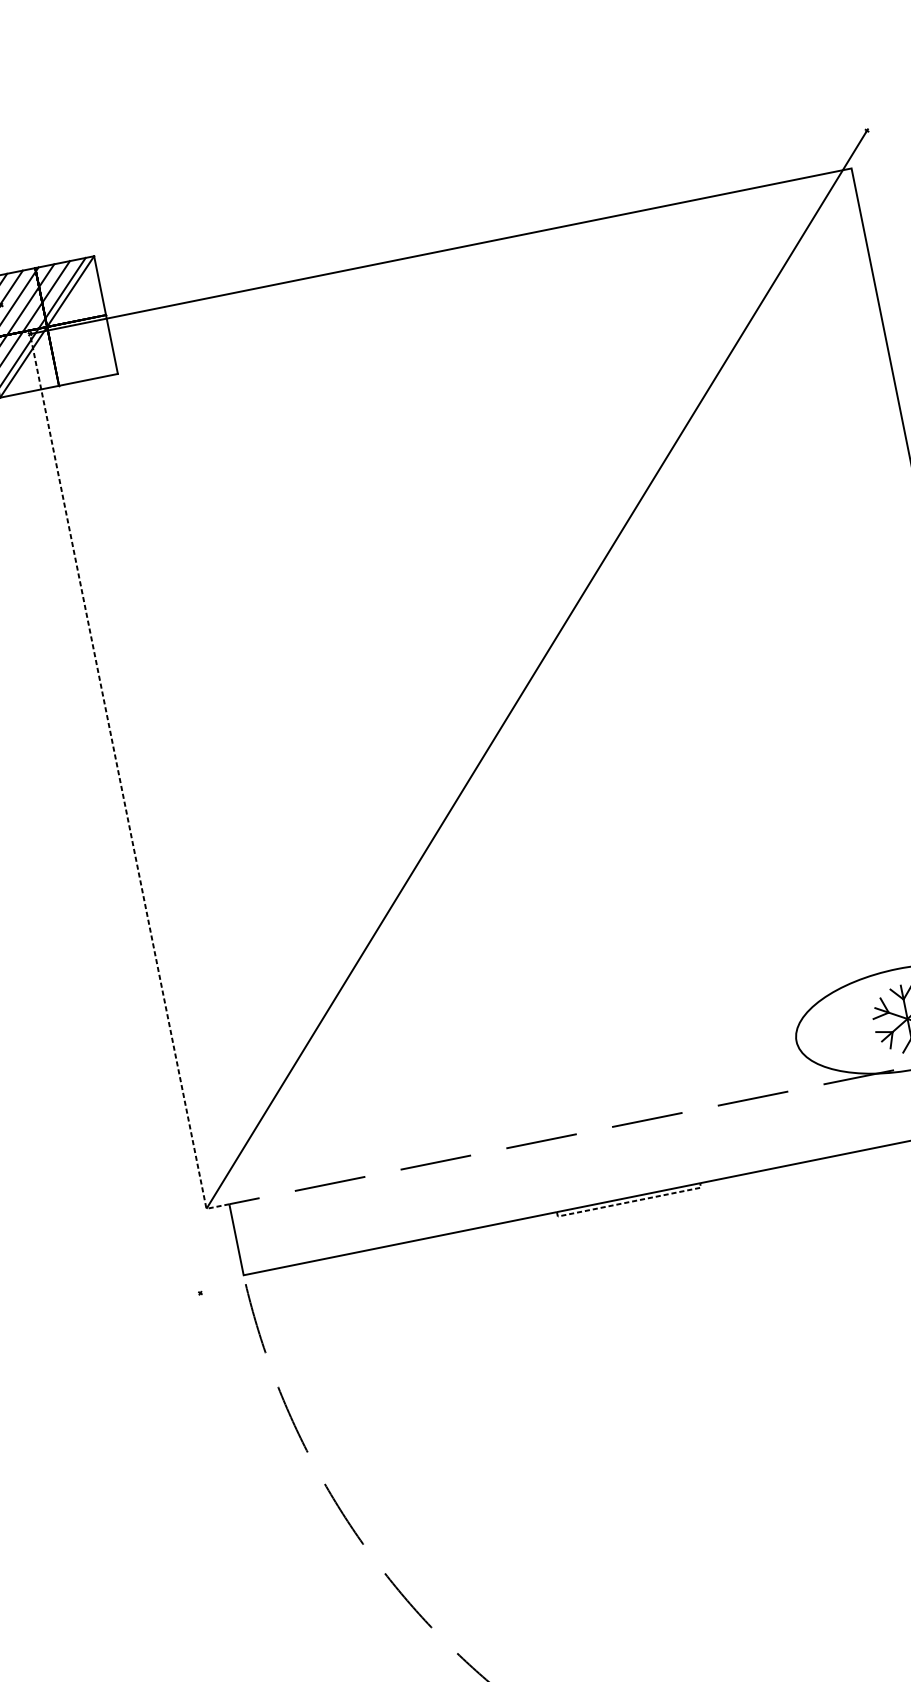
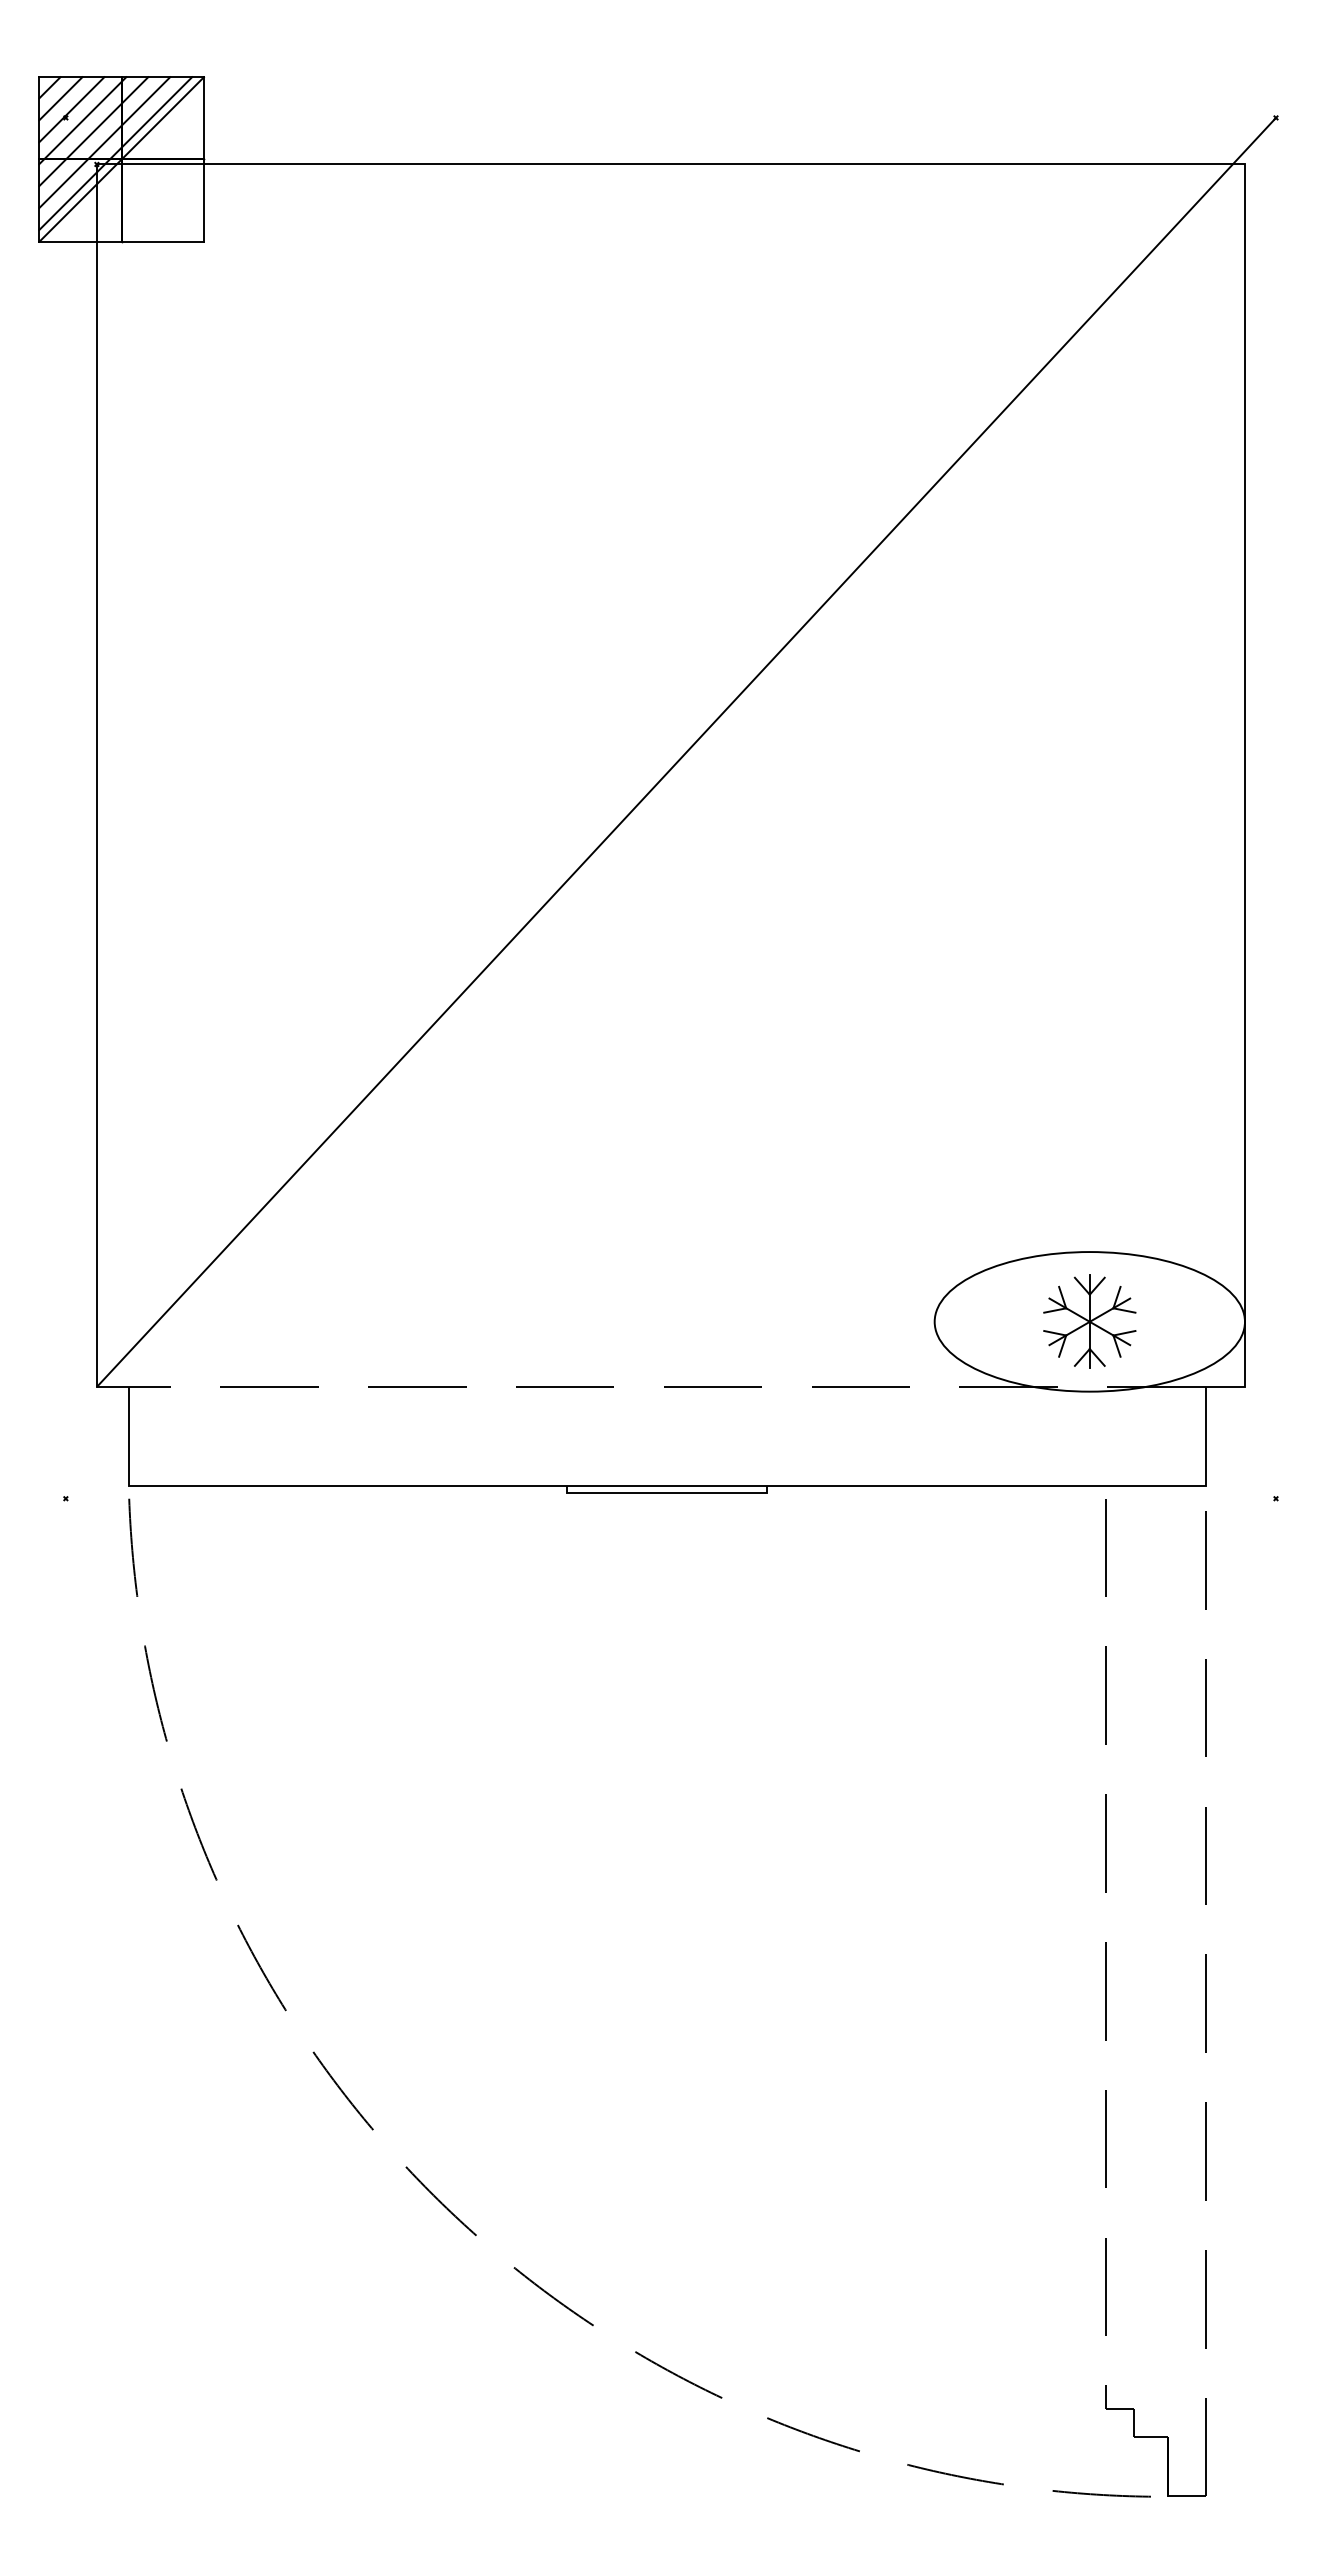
line: (120, 783) -> (96, 792), dashed -> solid
line: (629, 1201) -> (667, 1492), dashed -> solid

